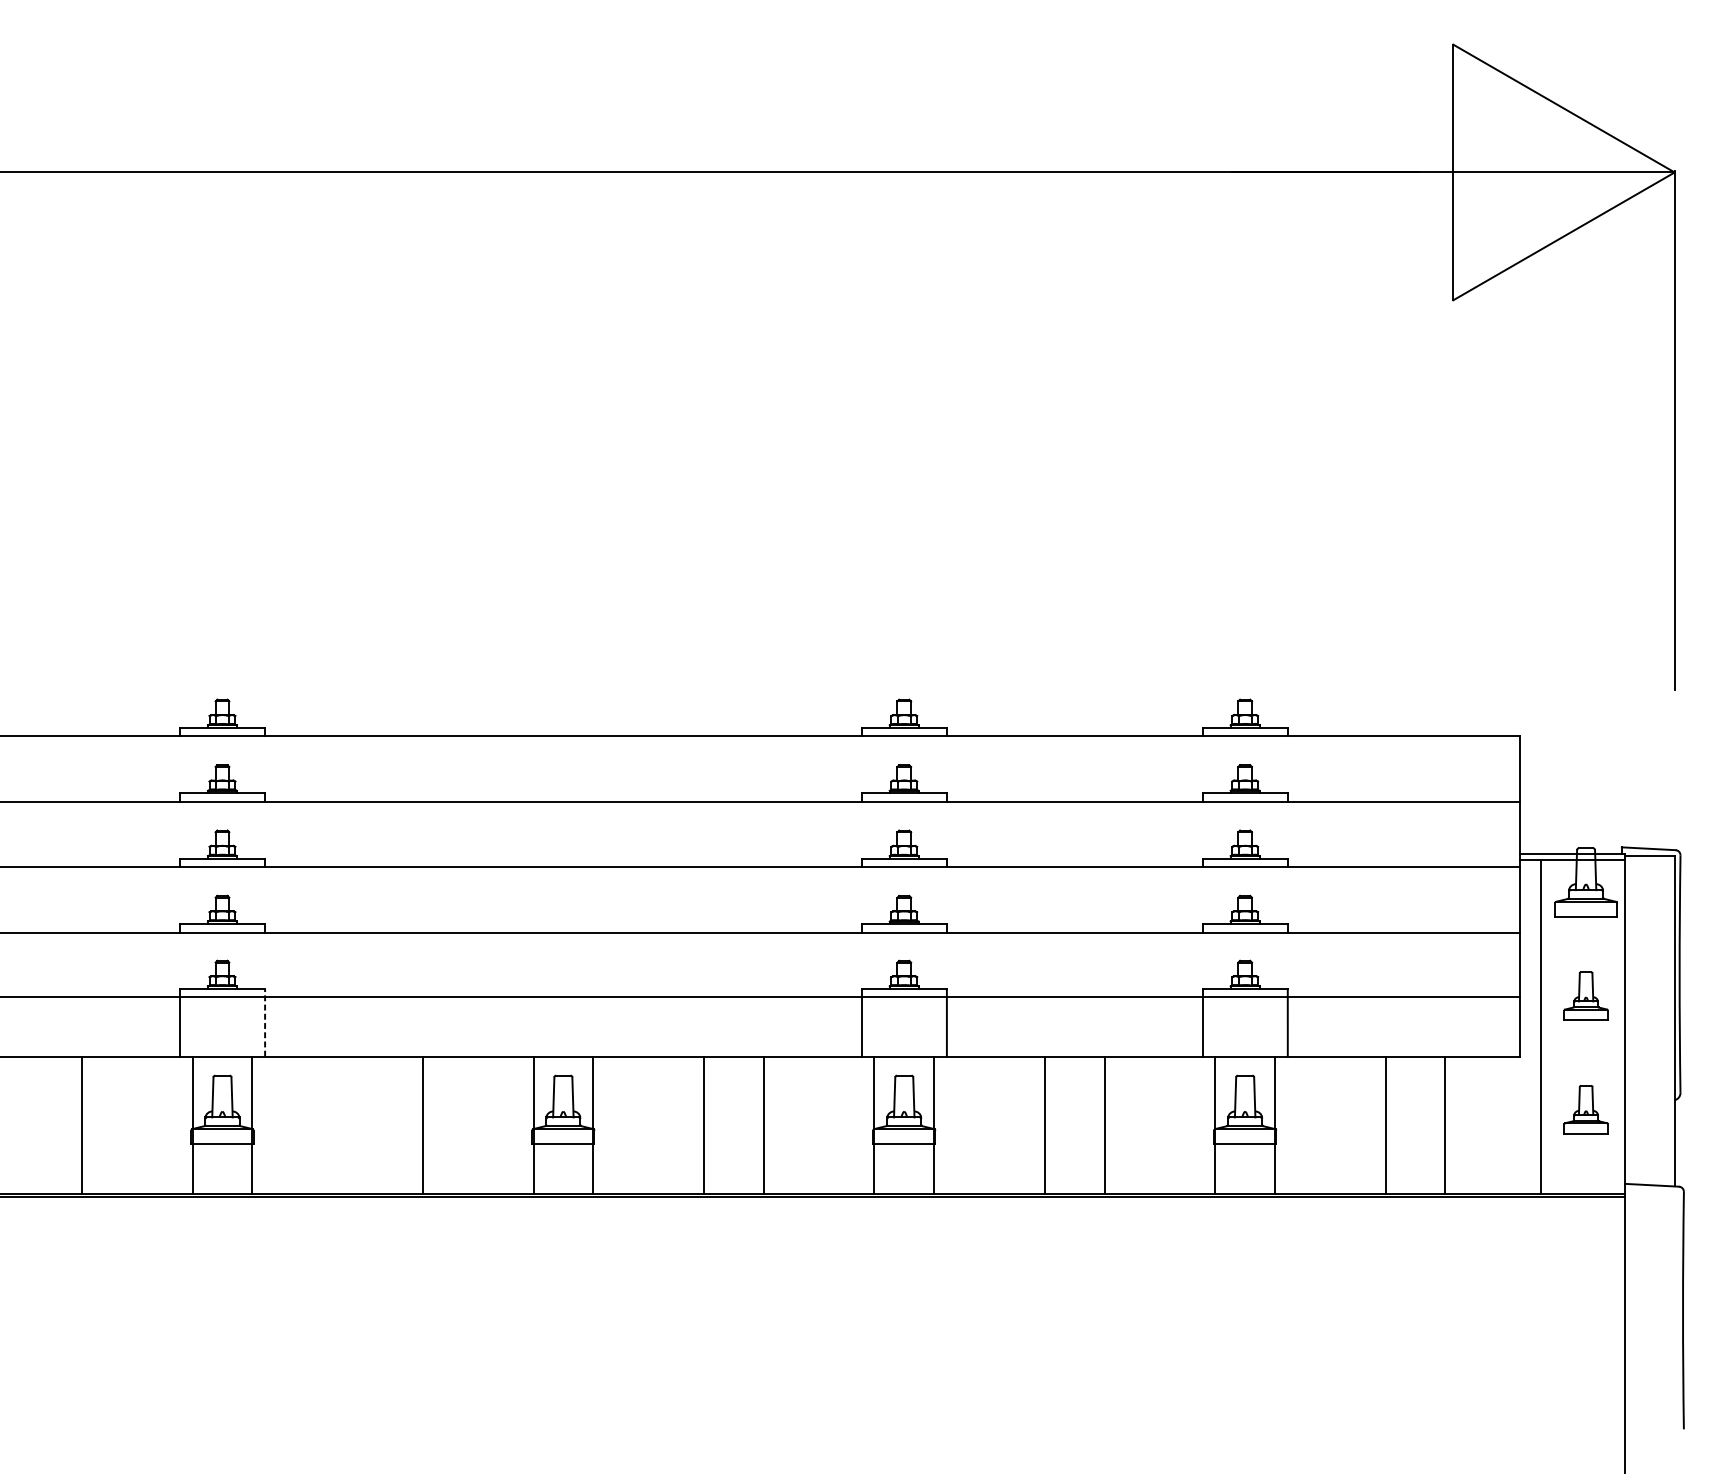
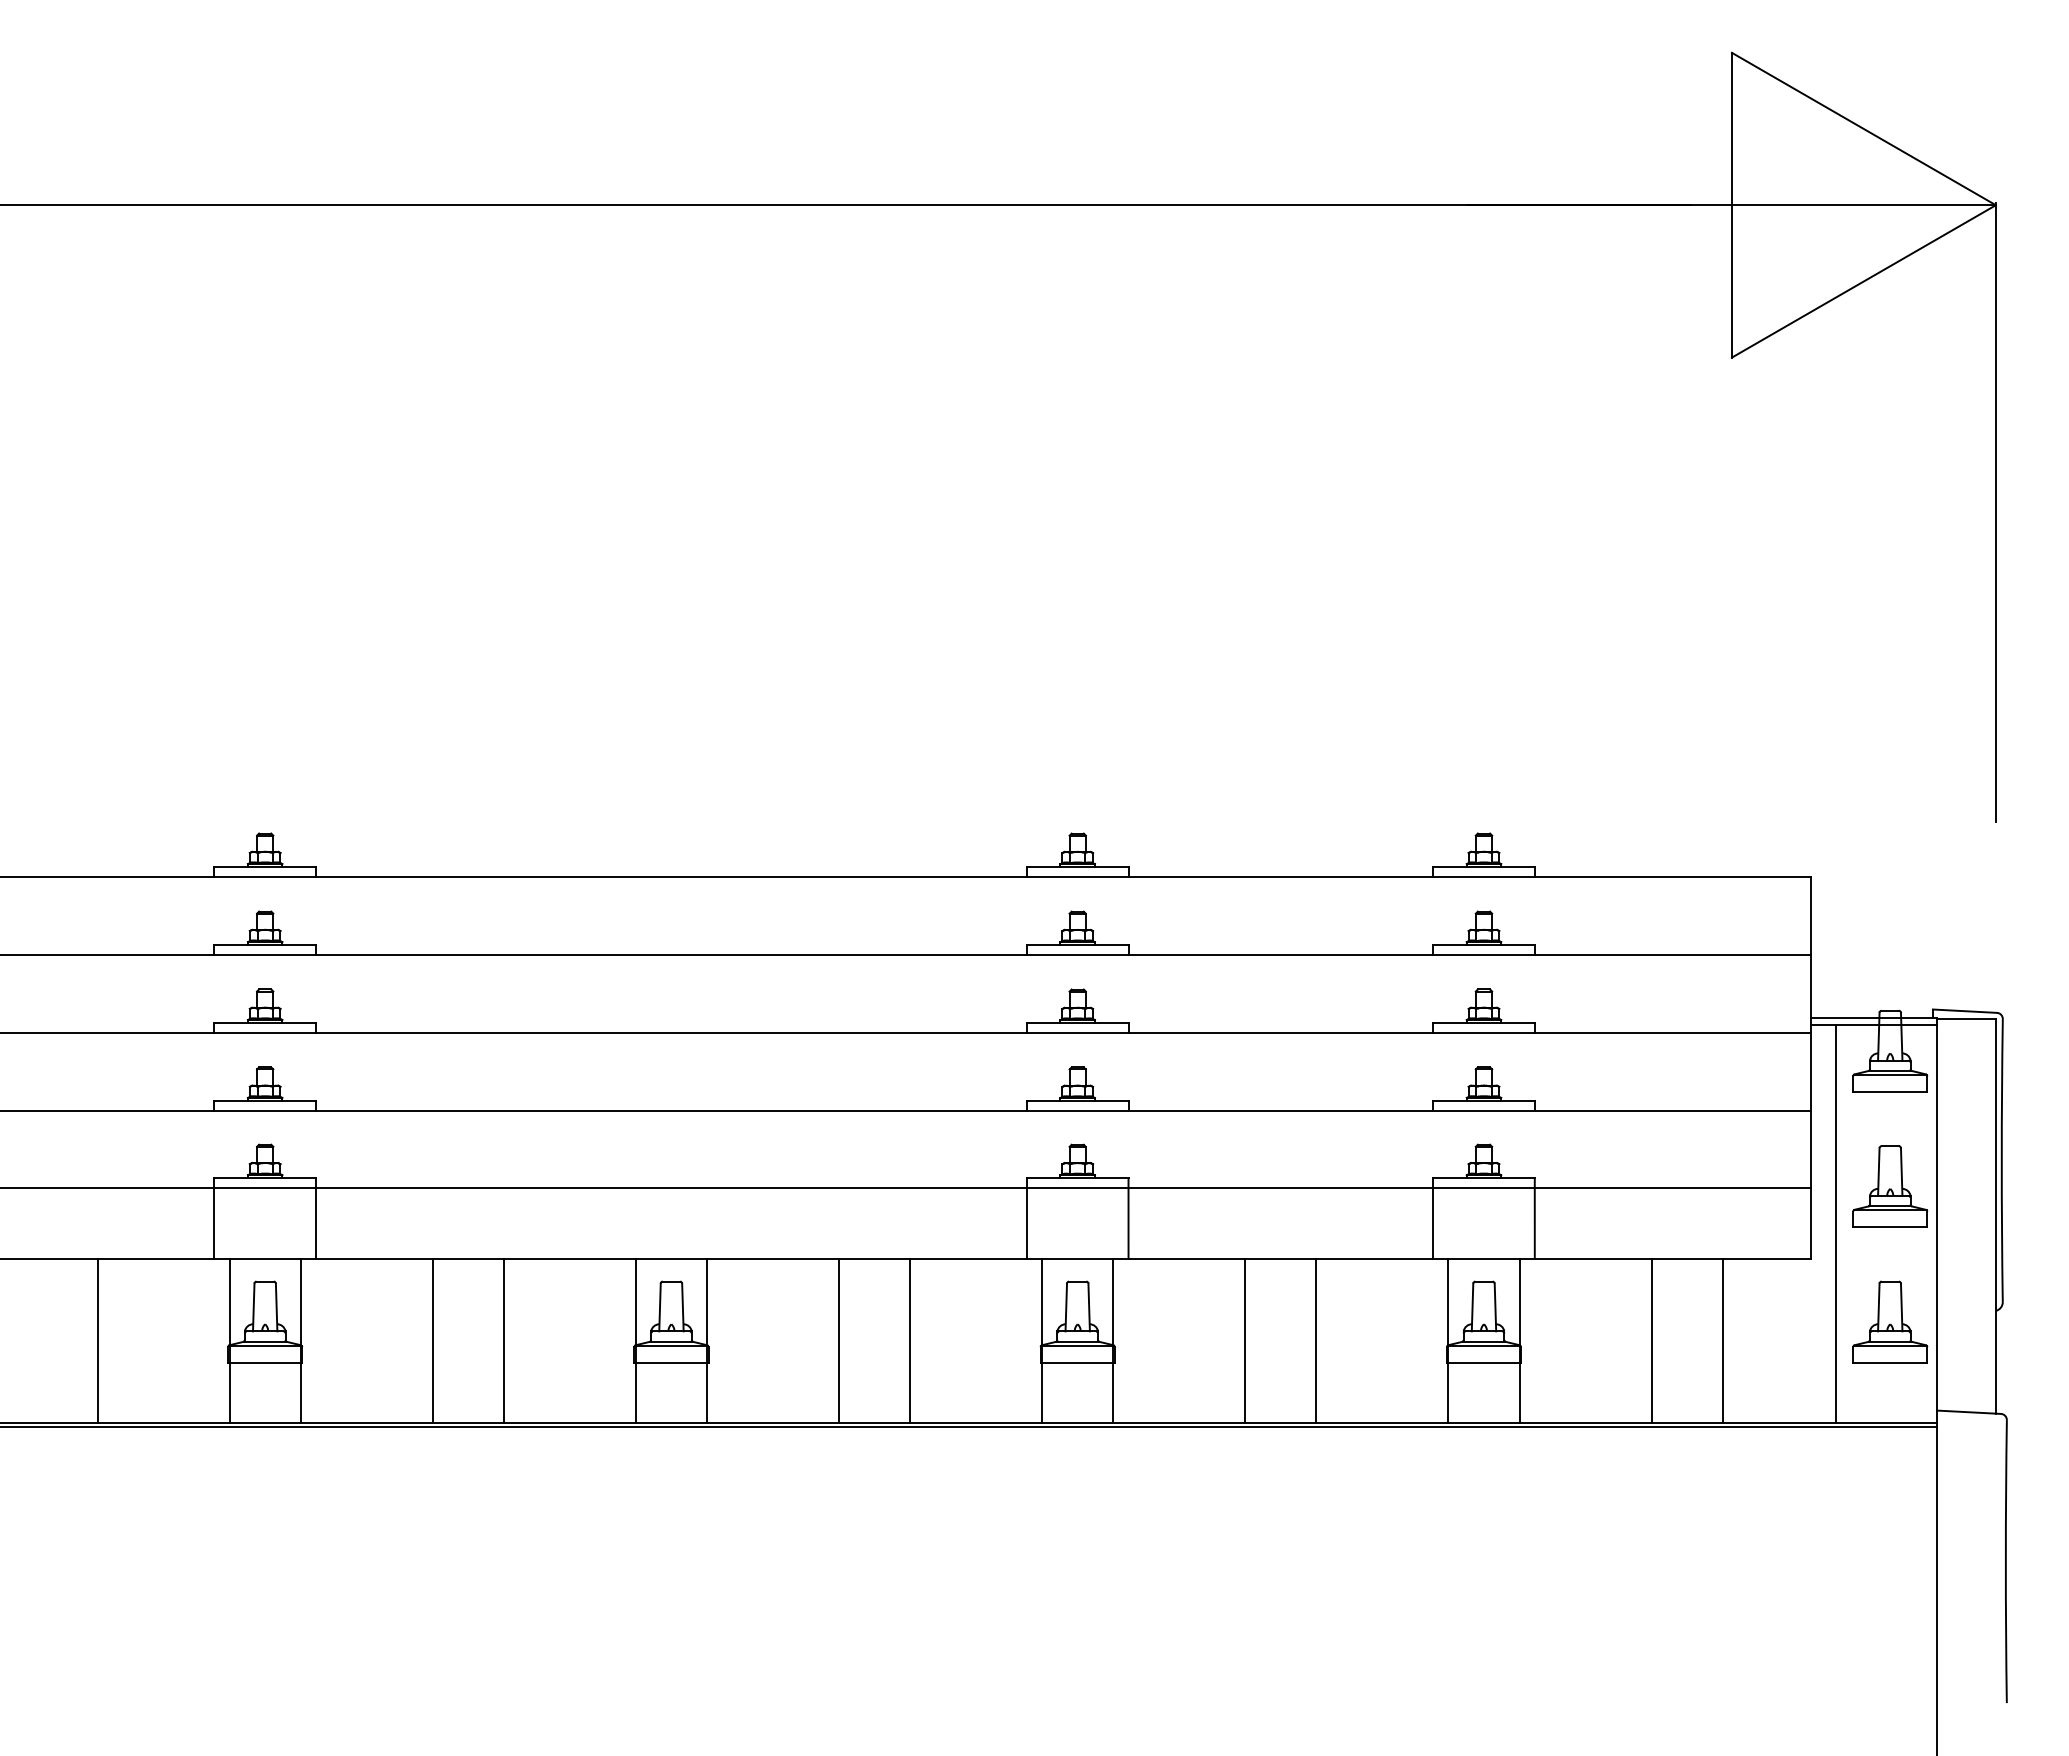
part: (1586, 995) -> (1890, 1186), size x1.43
line: (264, 1022) -> (315, 1218), dashed -> solid
part: (1586, 1109) -> (1890, 1321), size x1.43
line: (362, 1125) -> (432, 1340), added

